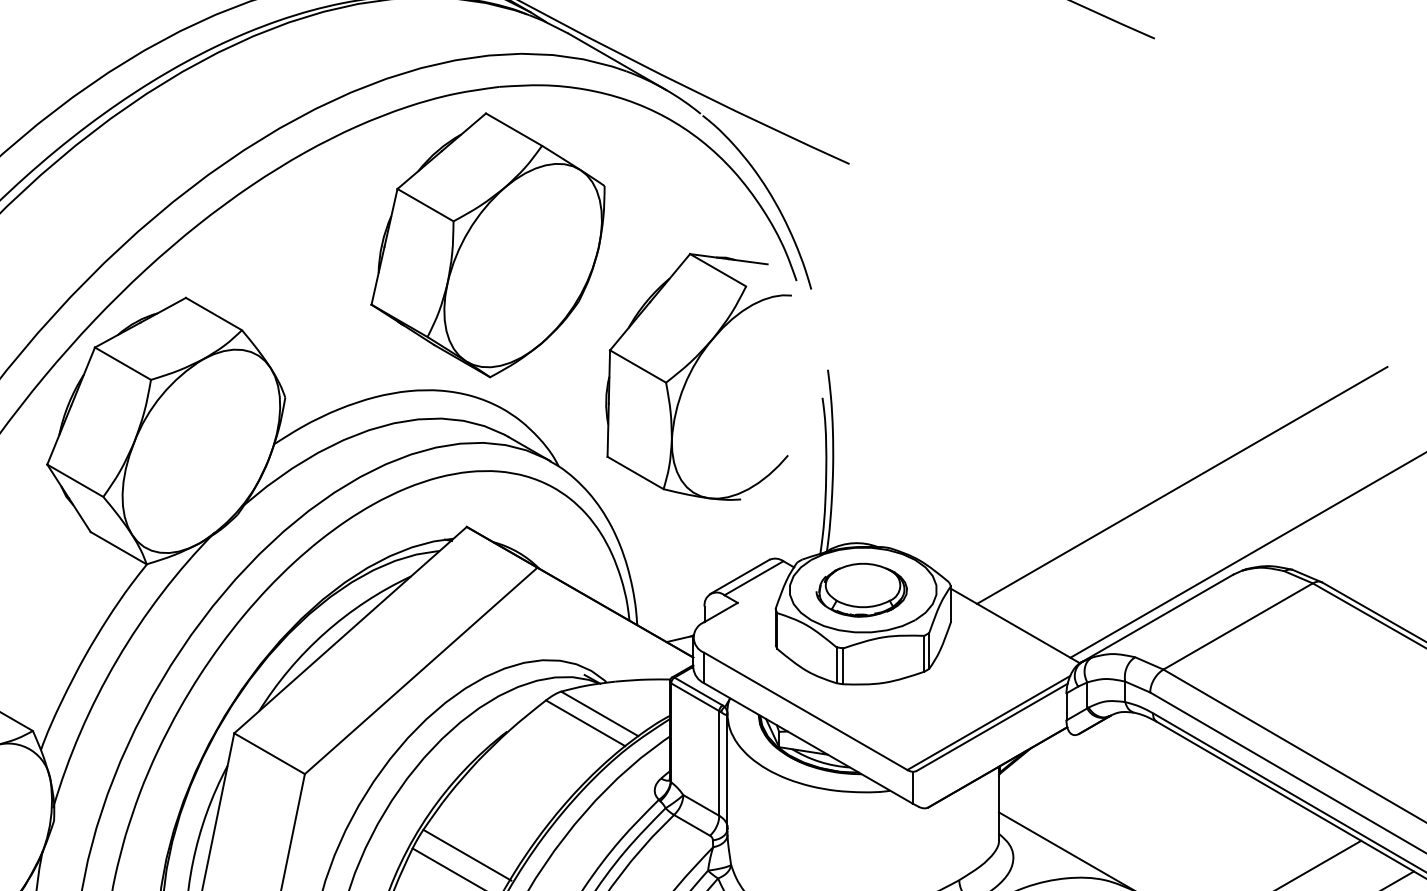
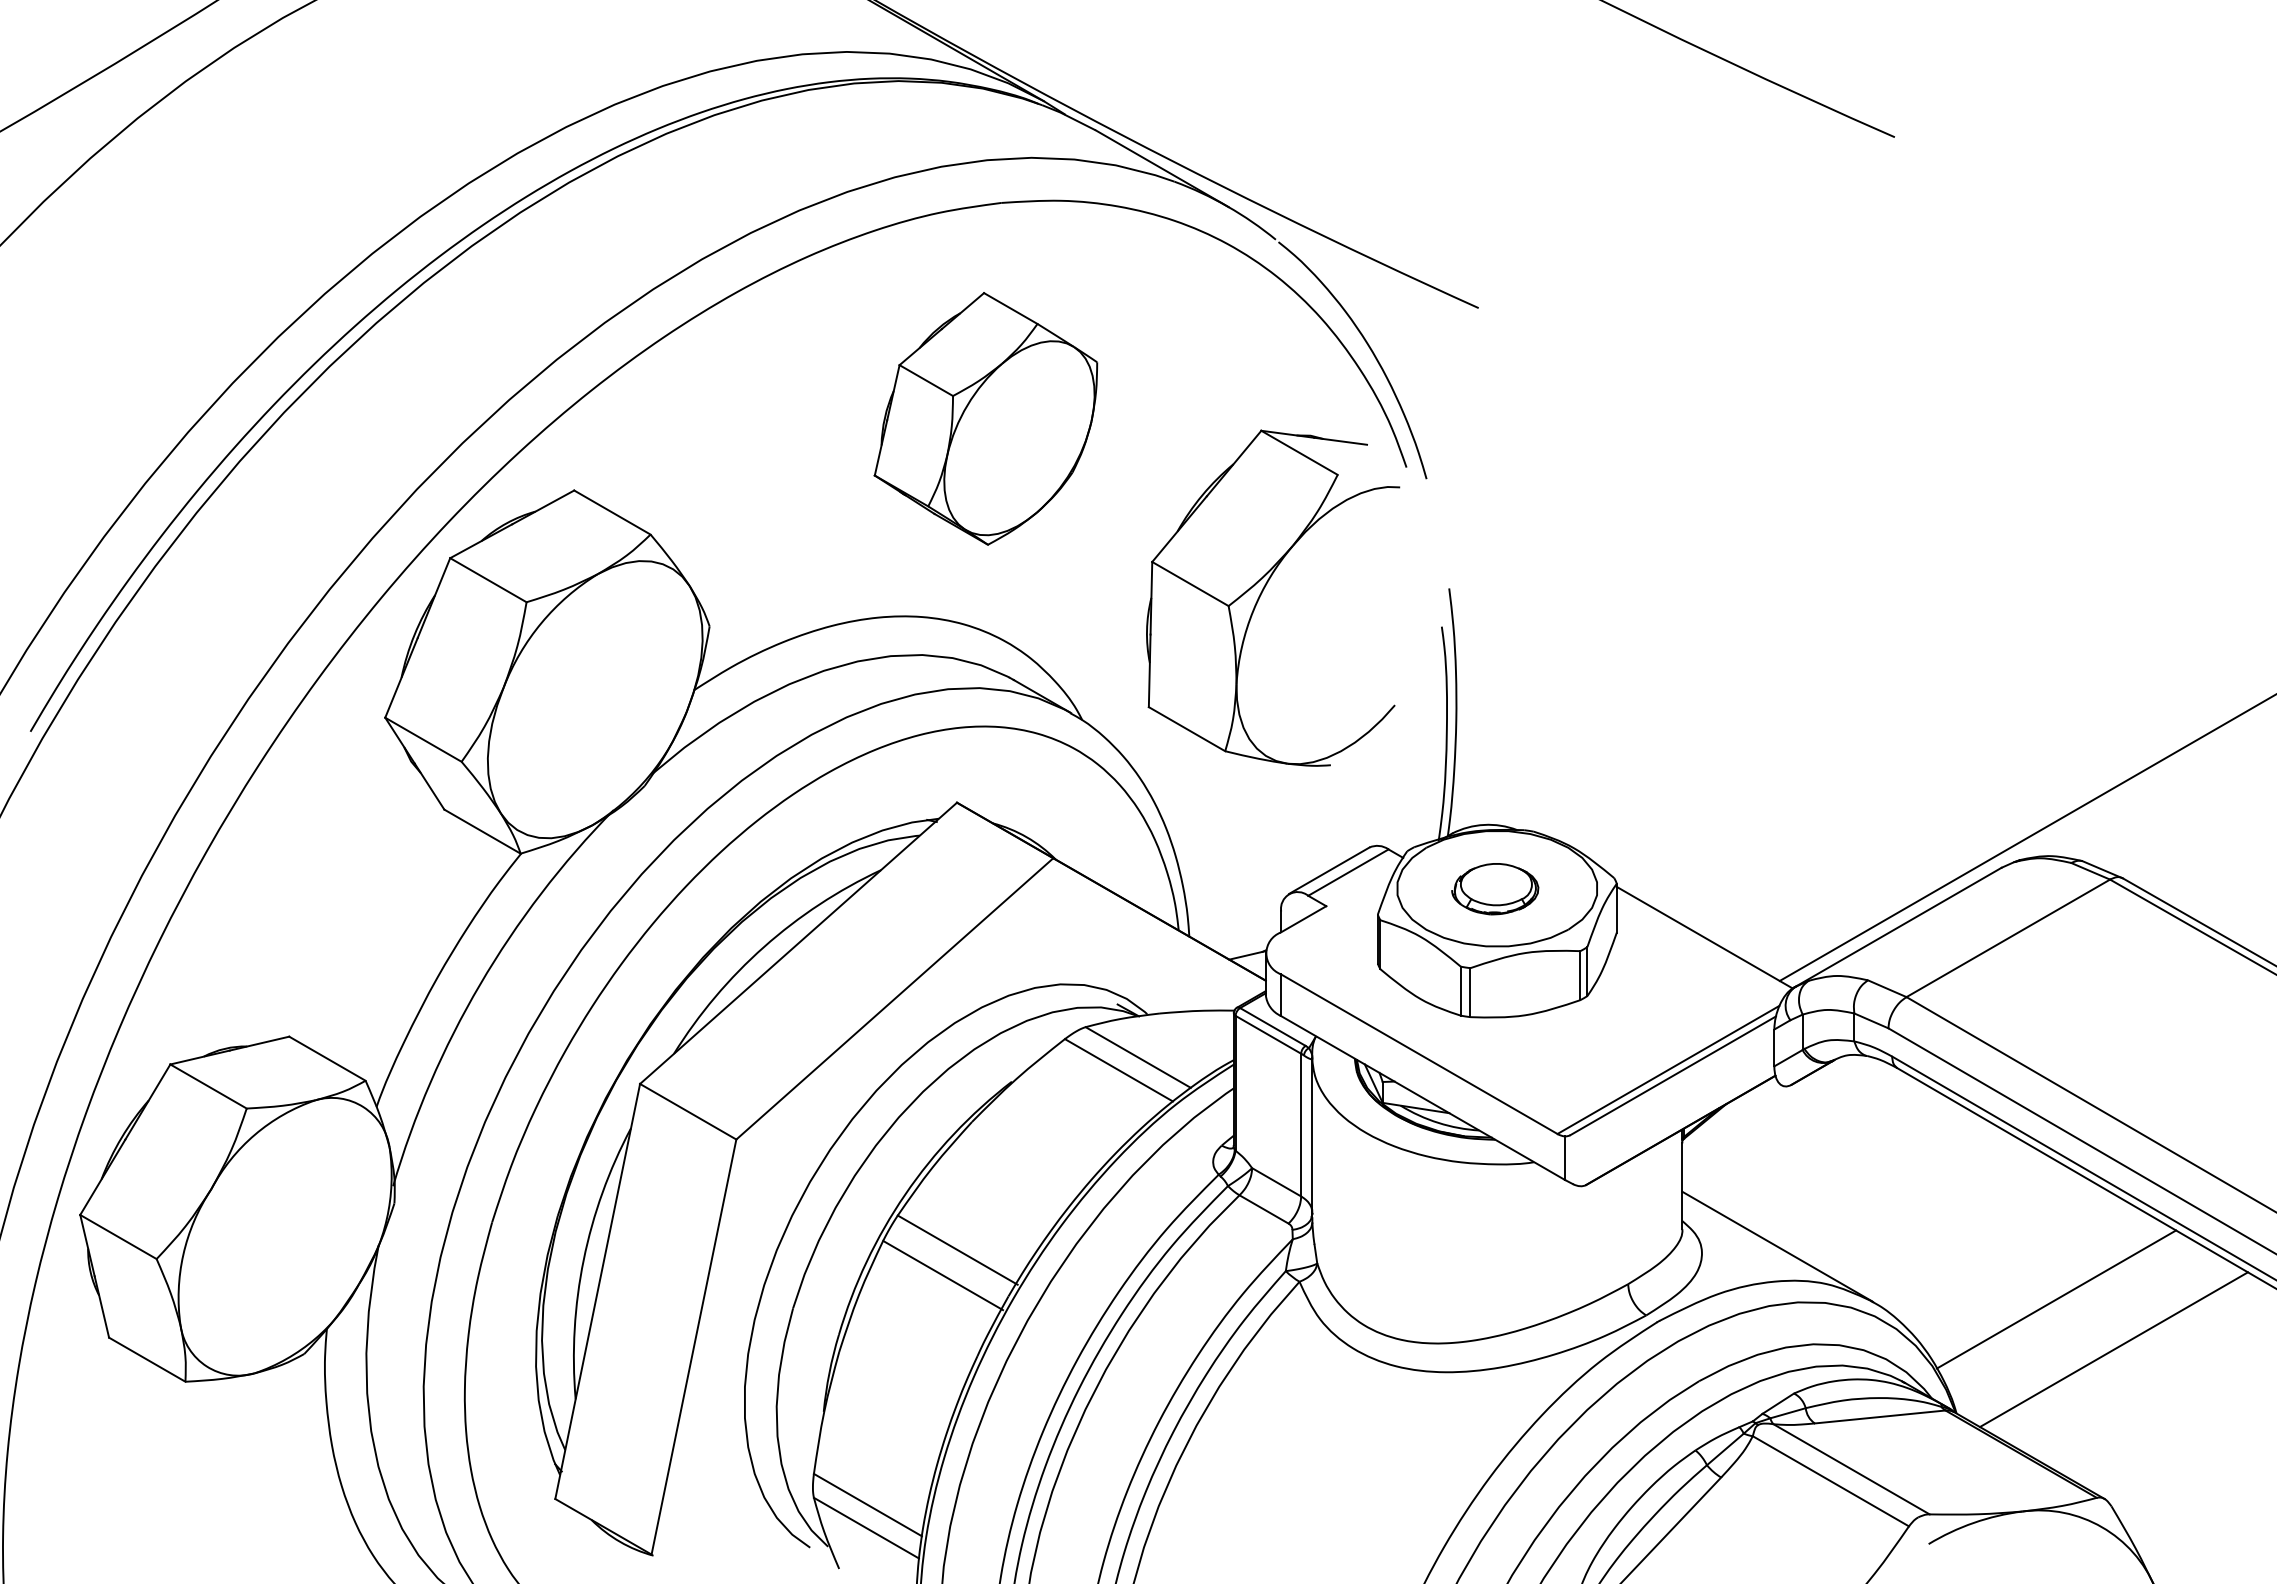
part: (487, 245) -> (985, 418), size x0.7
line: (1181, 484) -> (1931, 745), removed
part: (861, 590) -> (1494, 889), size x0.7

